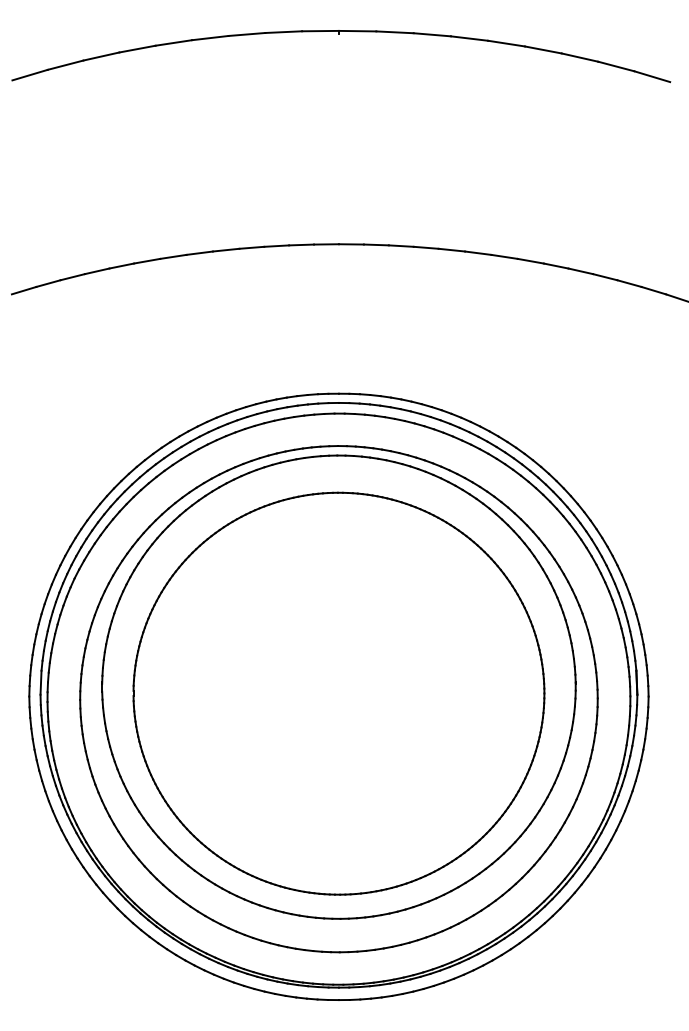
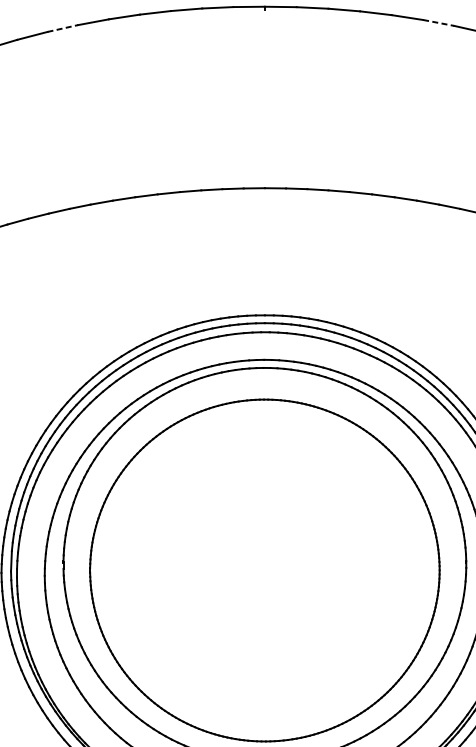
line: (543, 49) -> (438, 22), solid -> dashed
line: (101, 56) -> (62, 28), solid -> dashed

